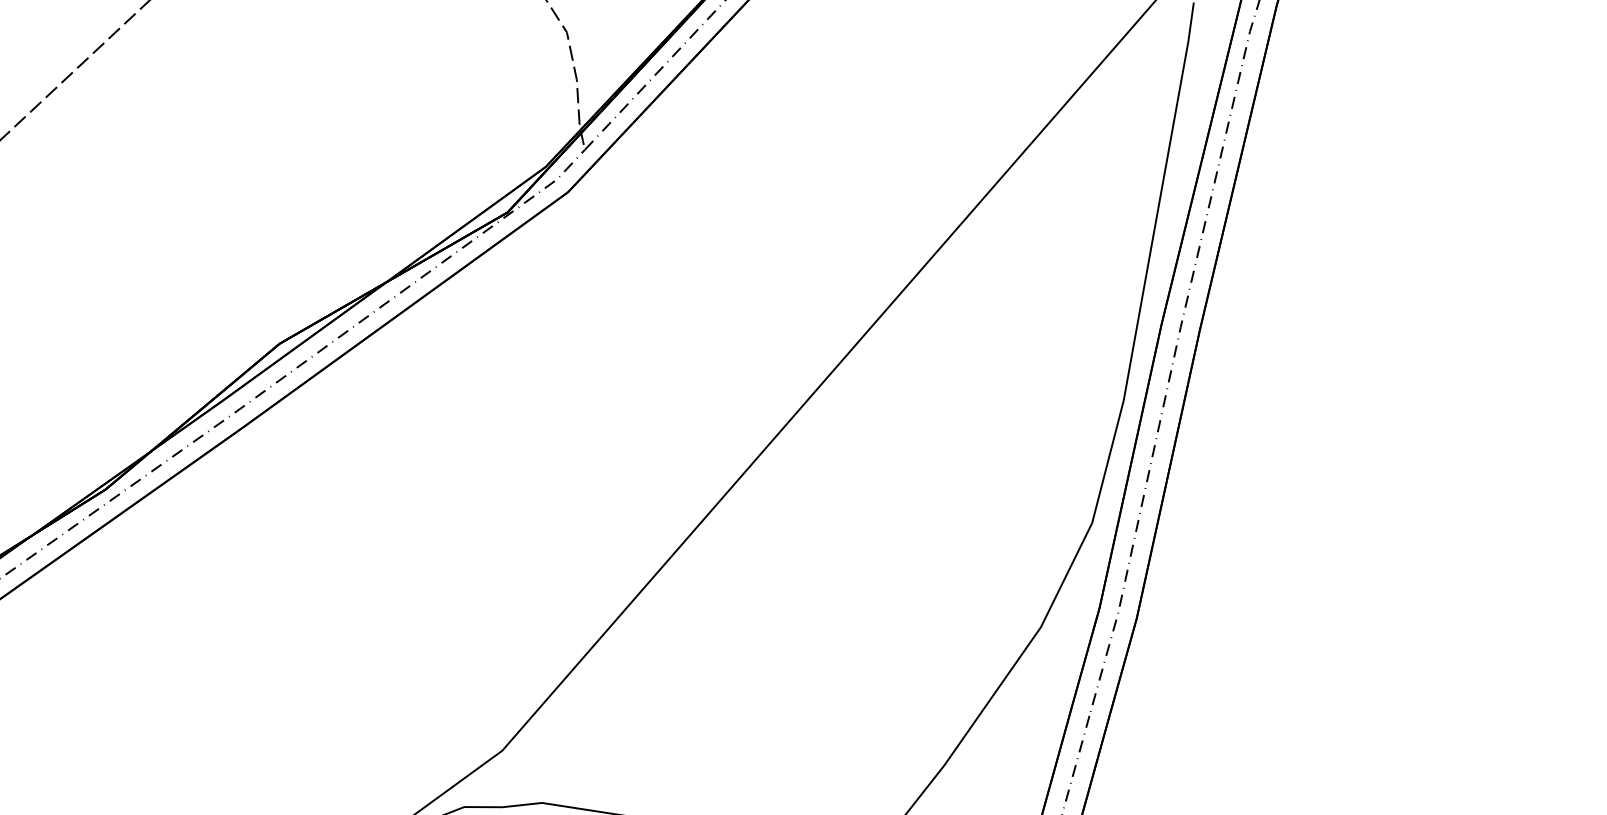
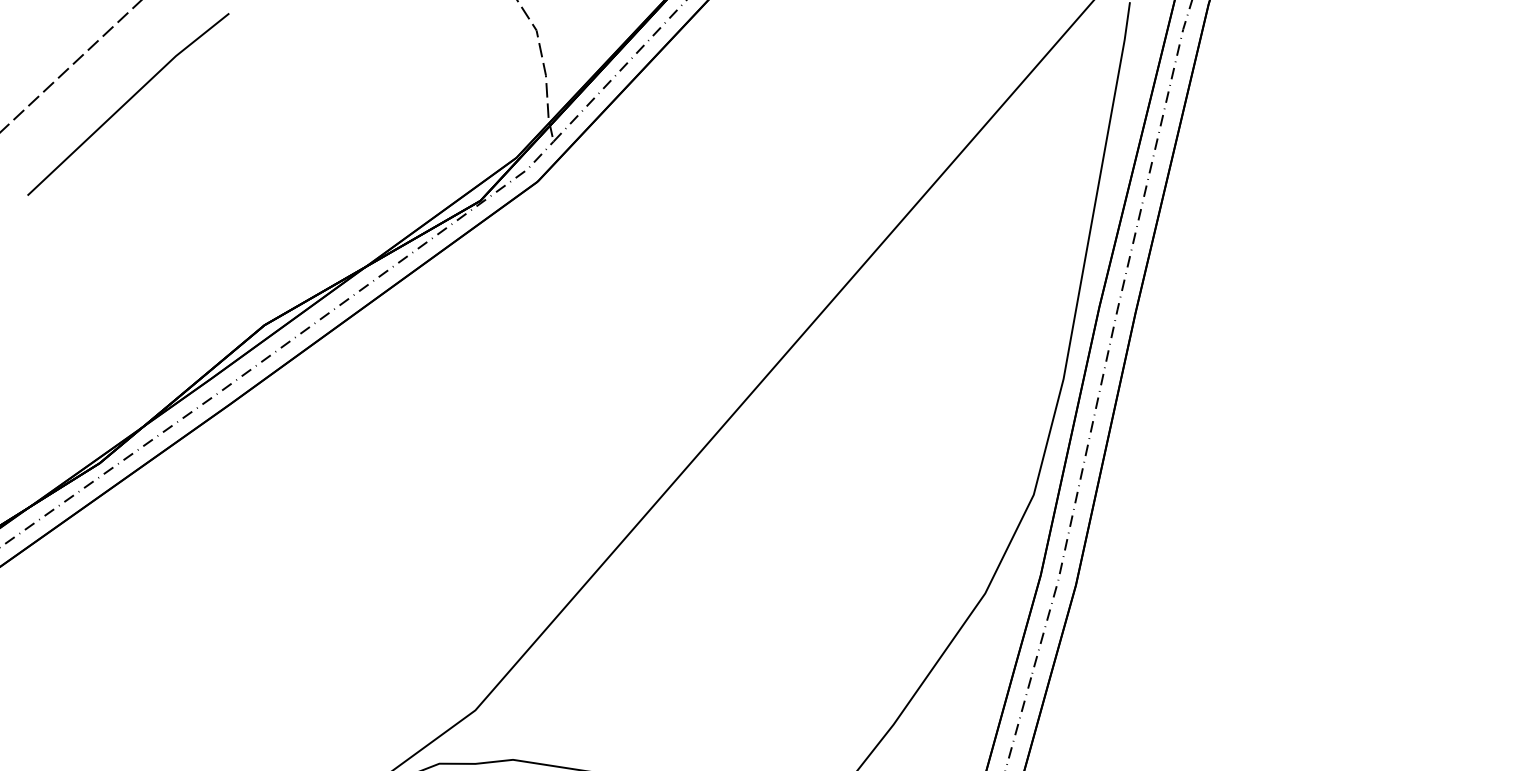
line: (134, 109) -> (127, 103), added

